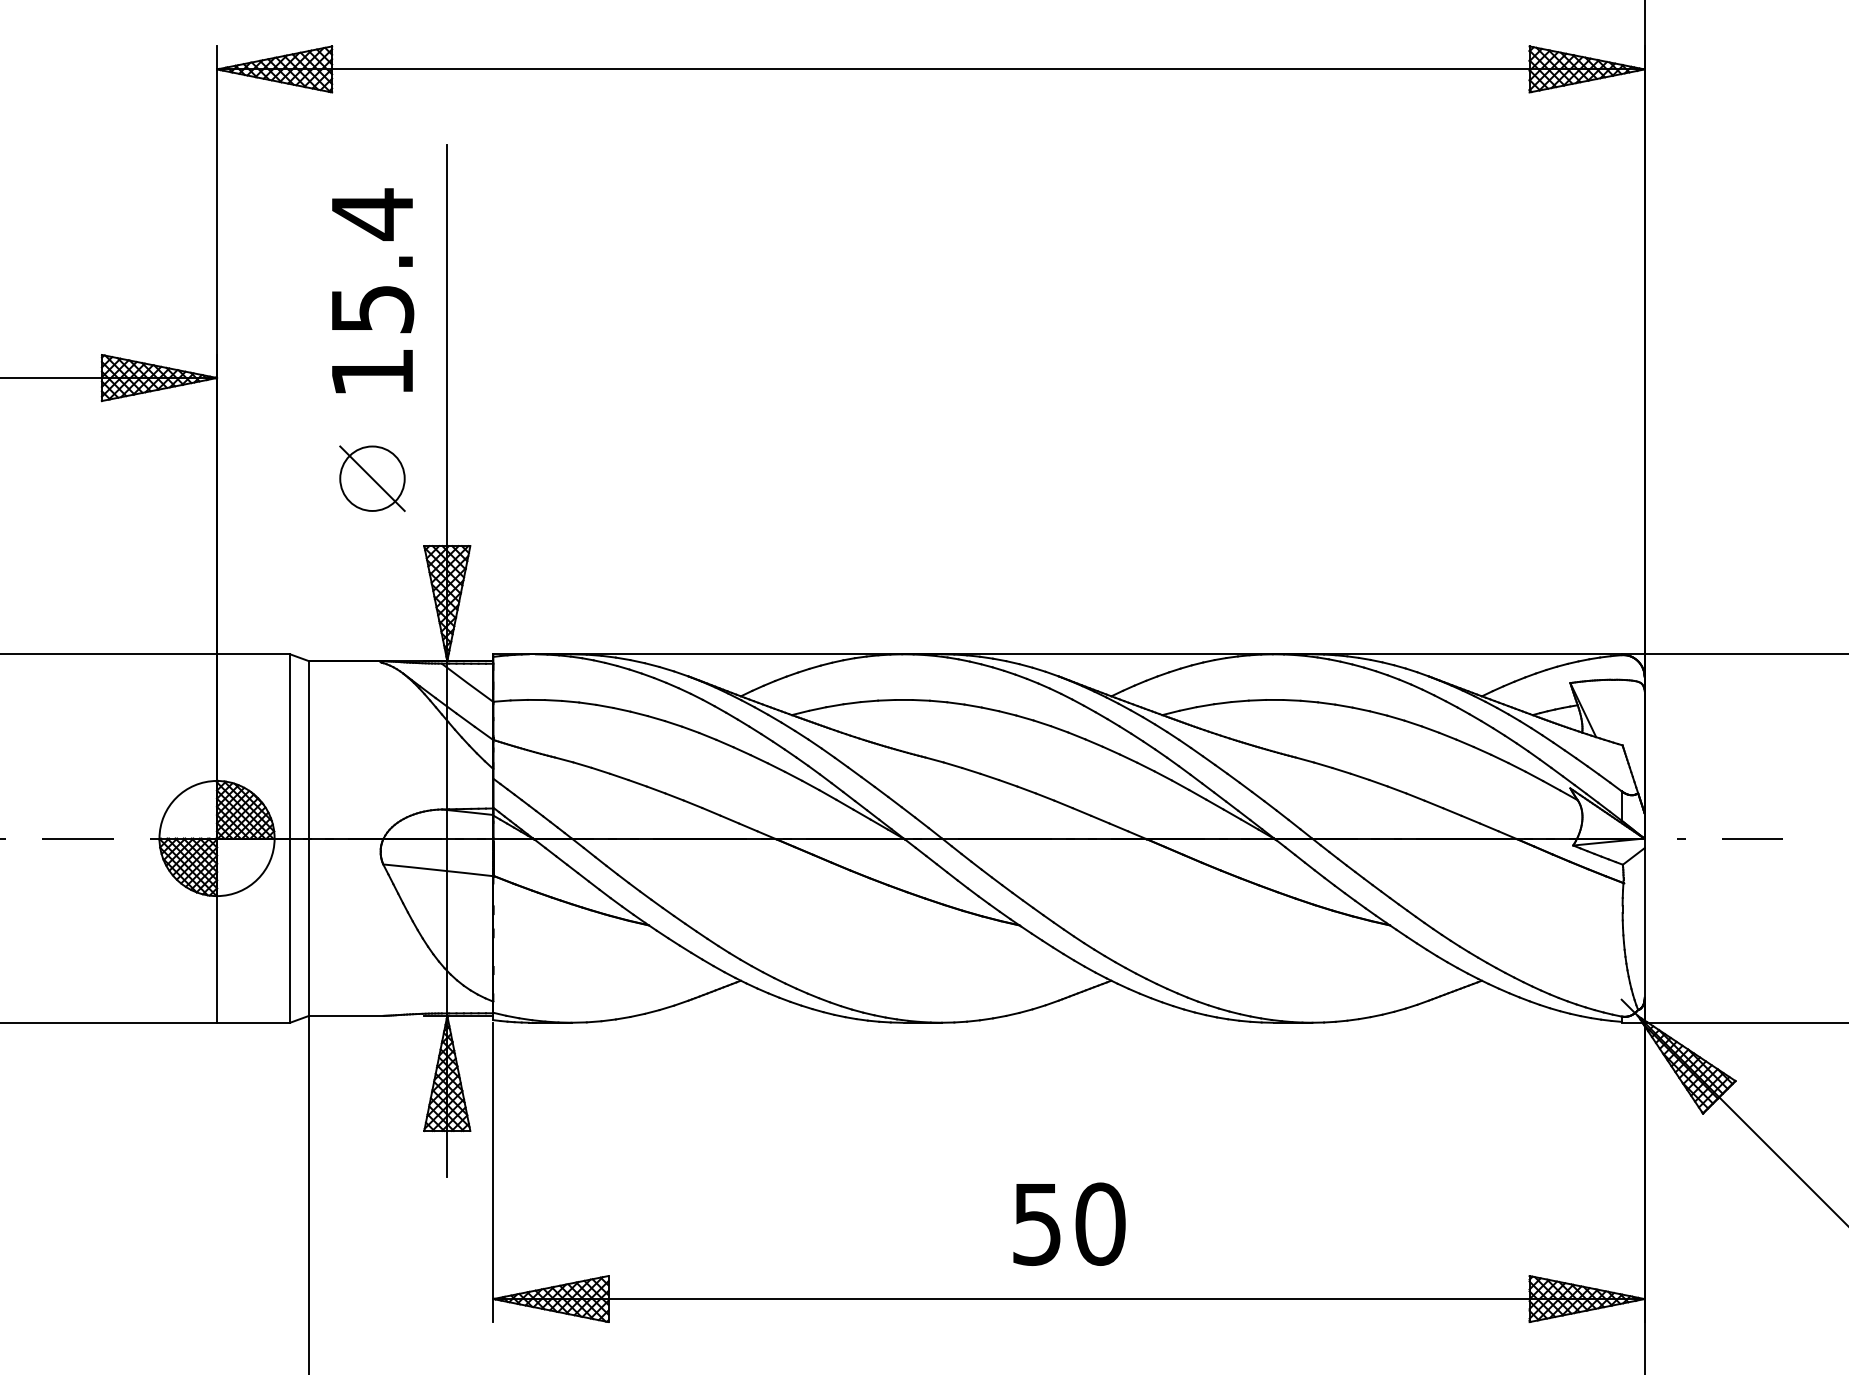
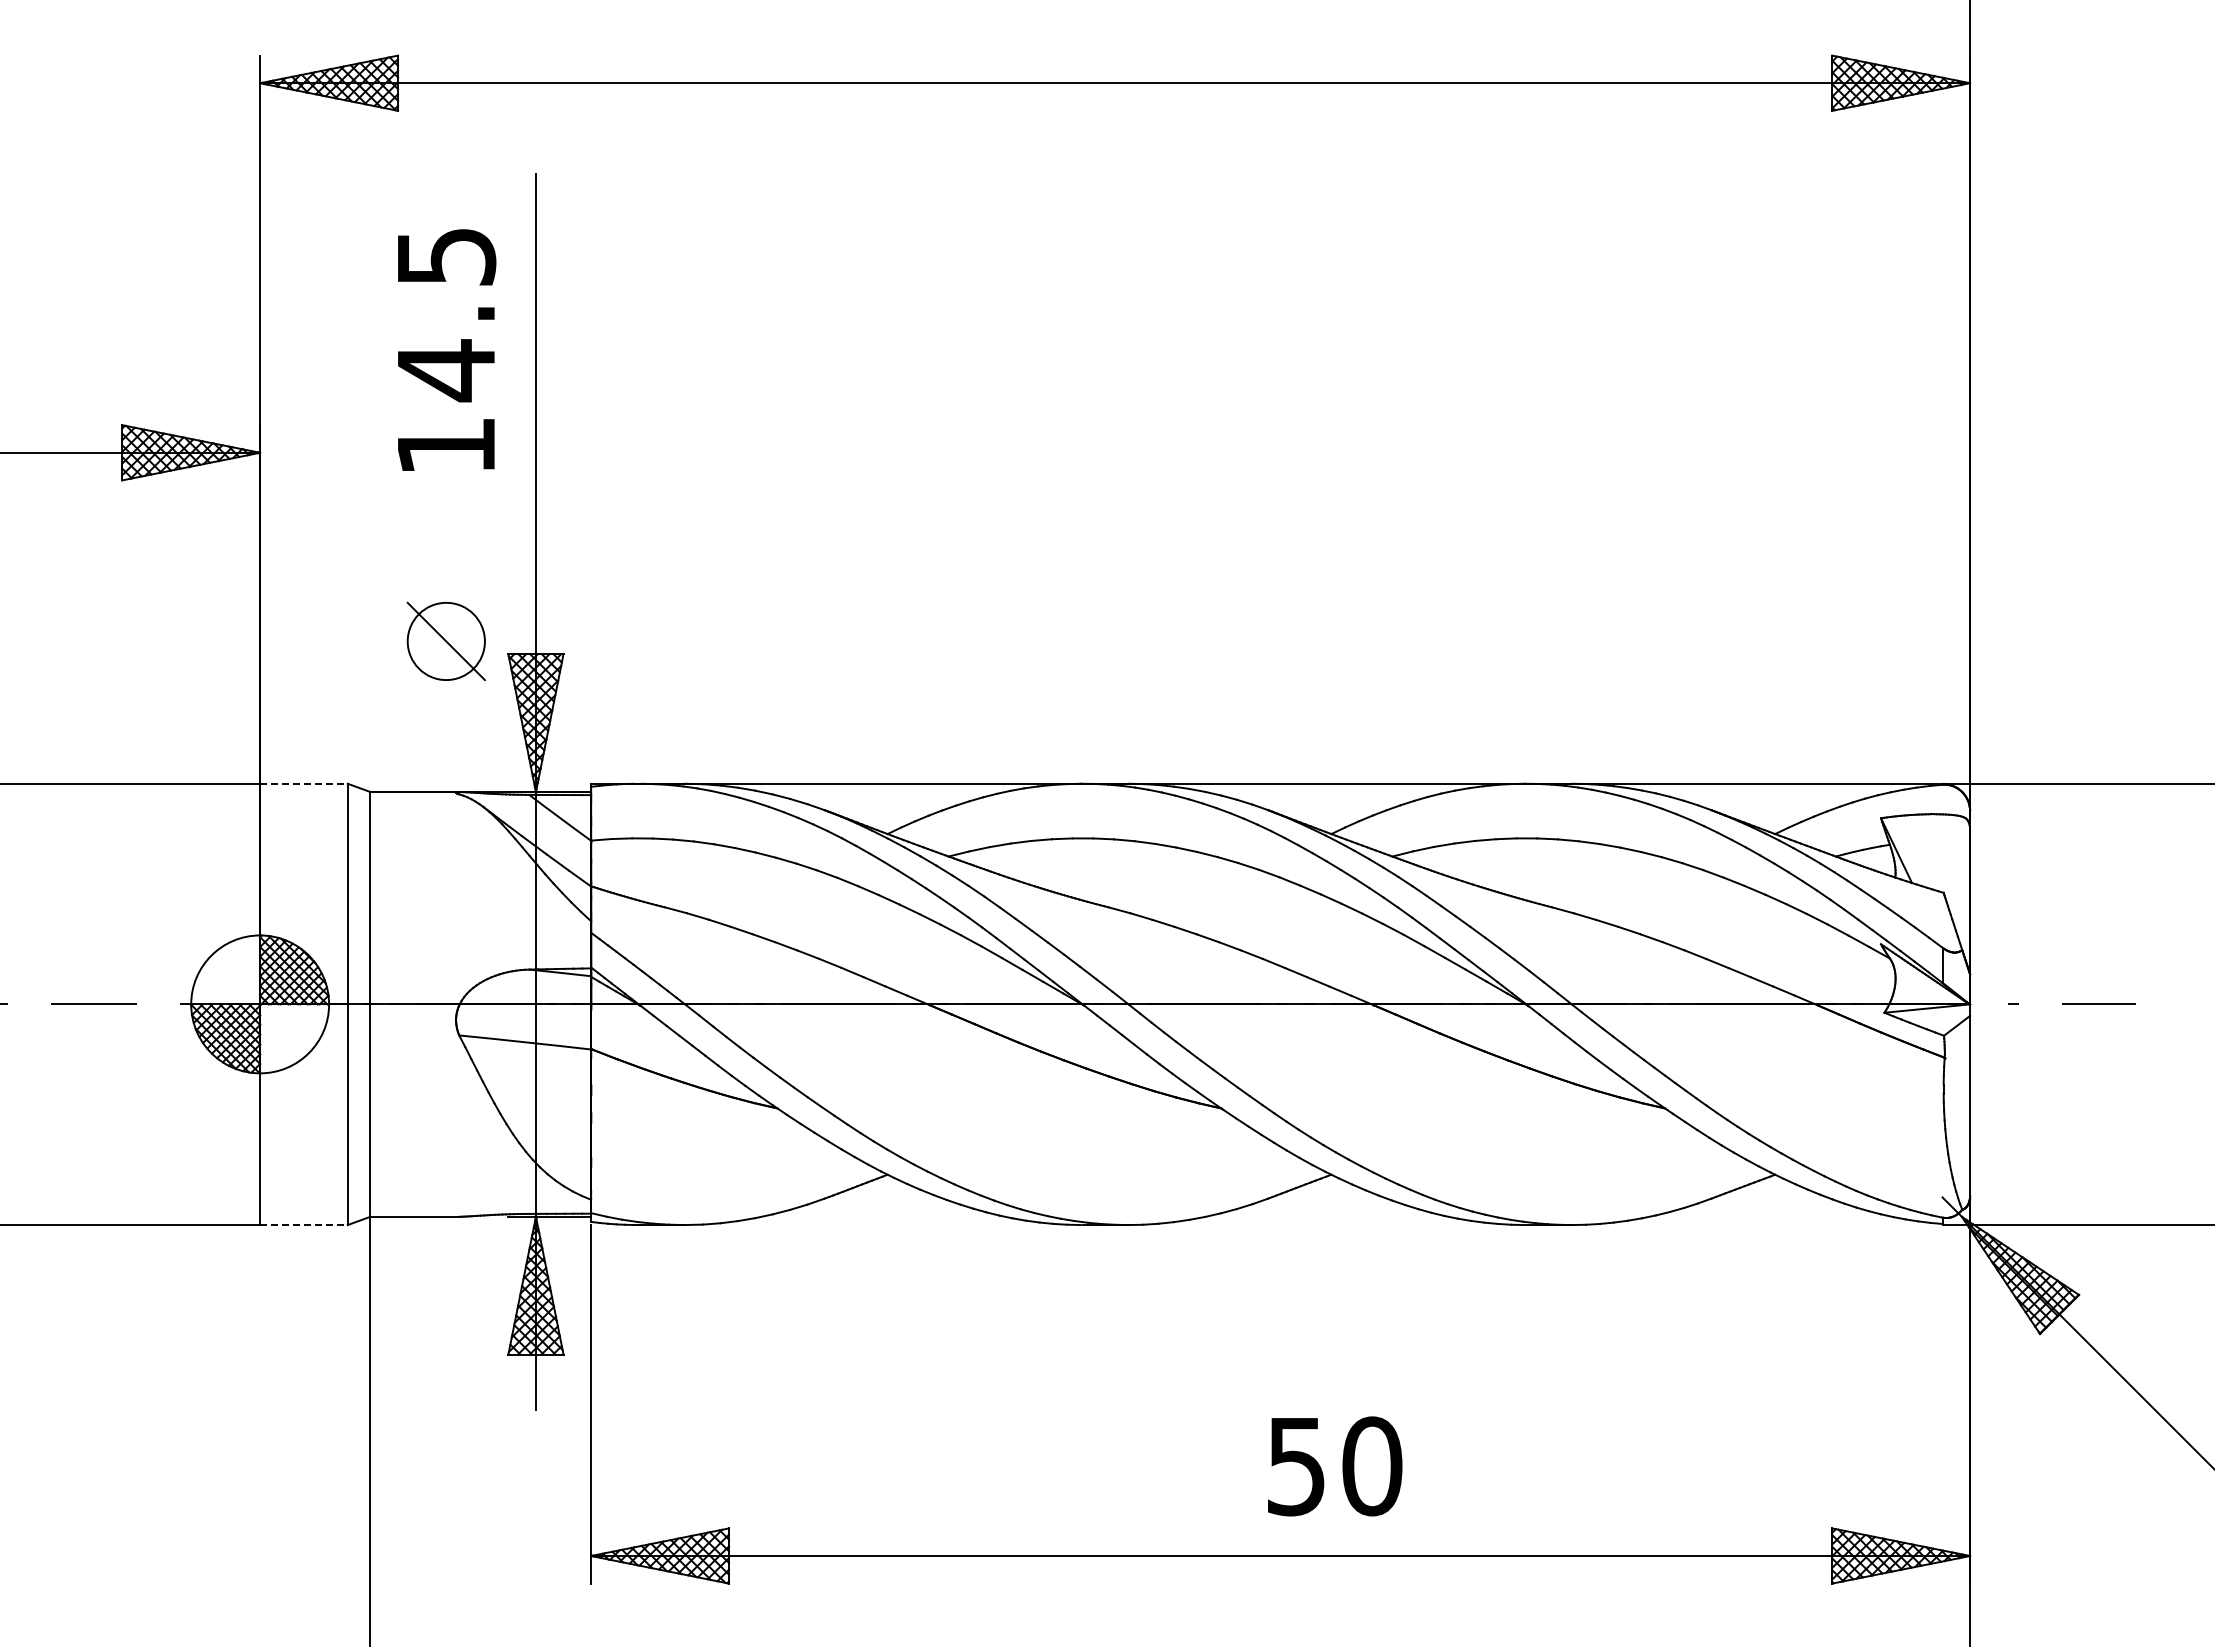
text: (373, 261) -> (447, 313), 15.4 -> 14.5
part: (371, 477) -> (445, 640), moved
line: (253, 654) -> (303, 783), solid -> dashed
line: (253, 1023) -> (303, 1225), solid -> dashed
text: (1069, 1224) -> (1335, 1466), moved

